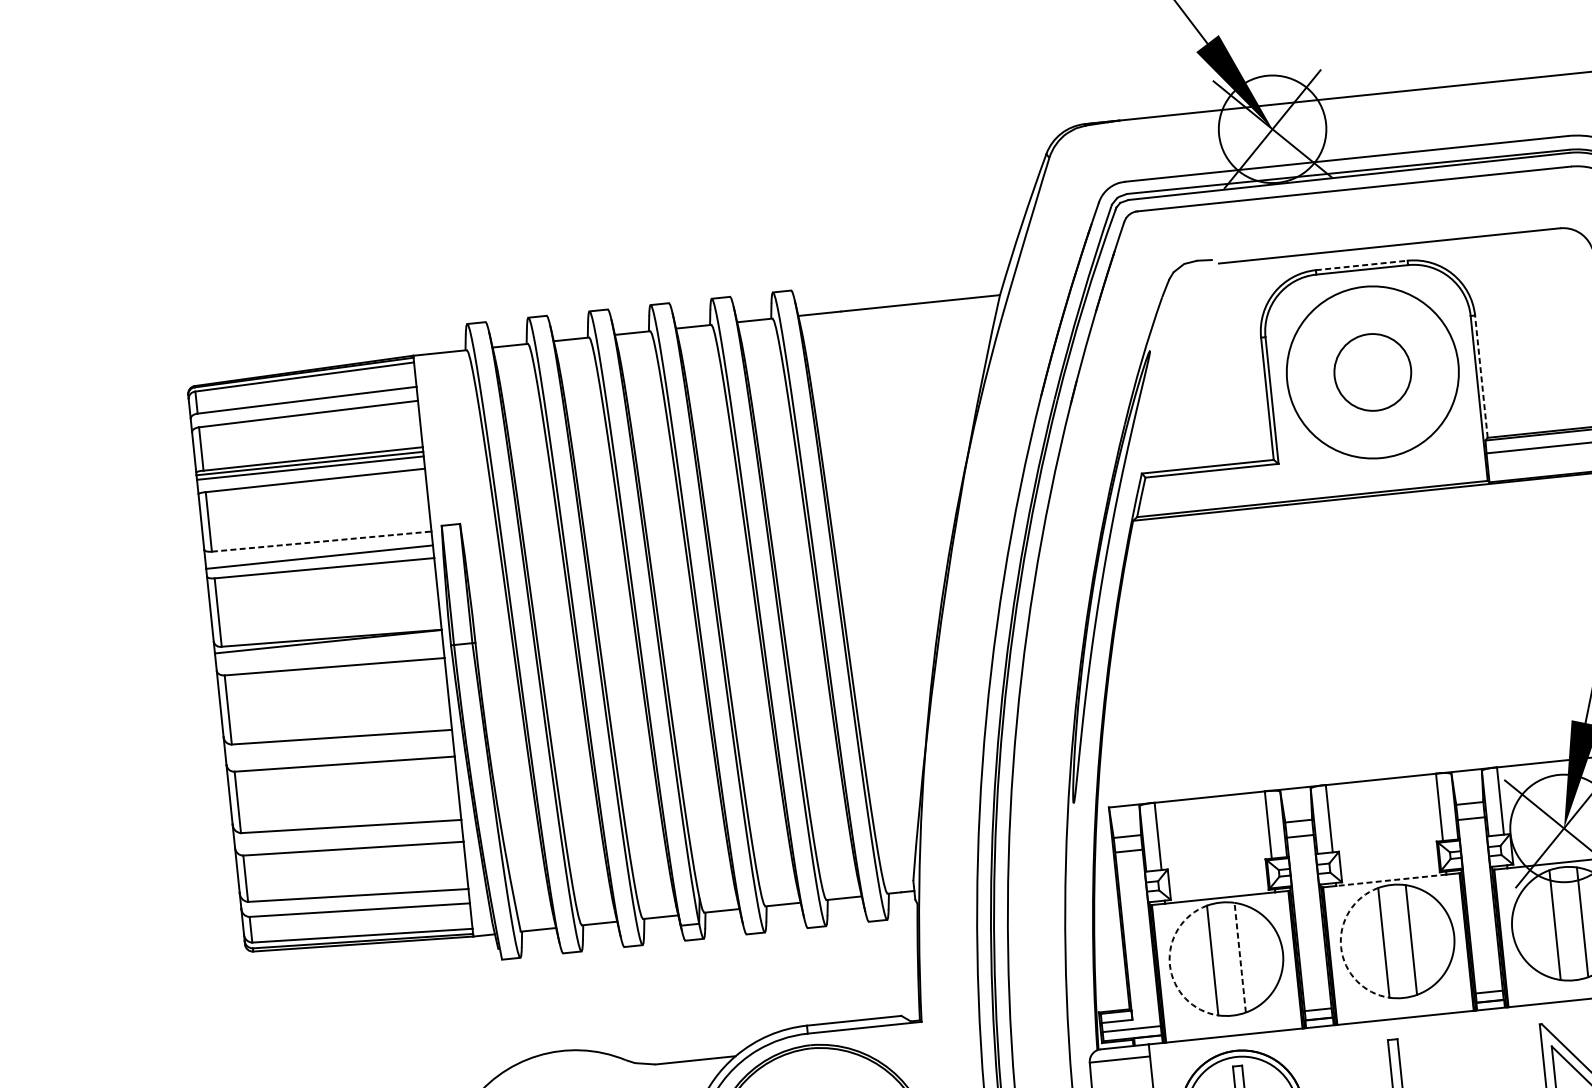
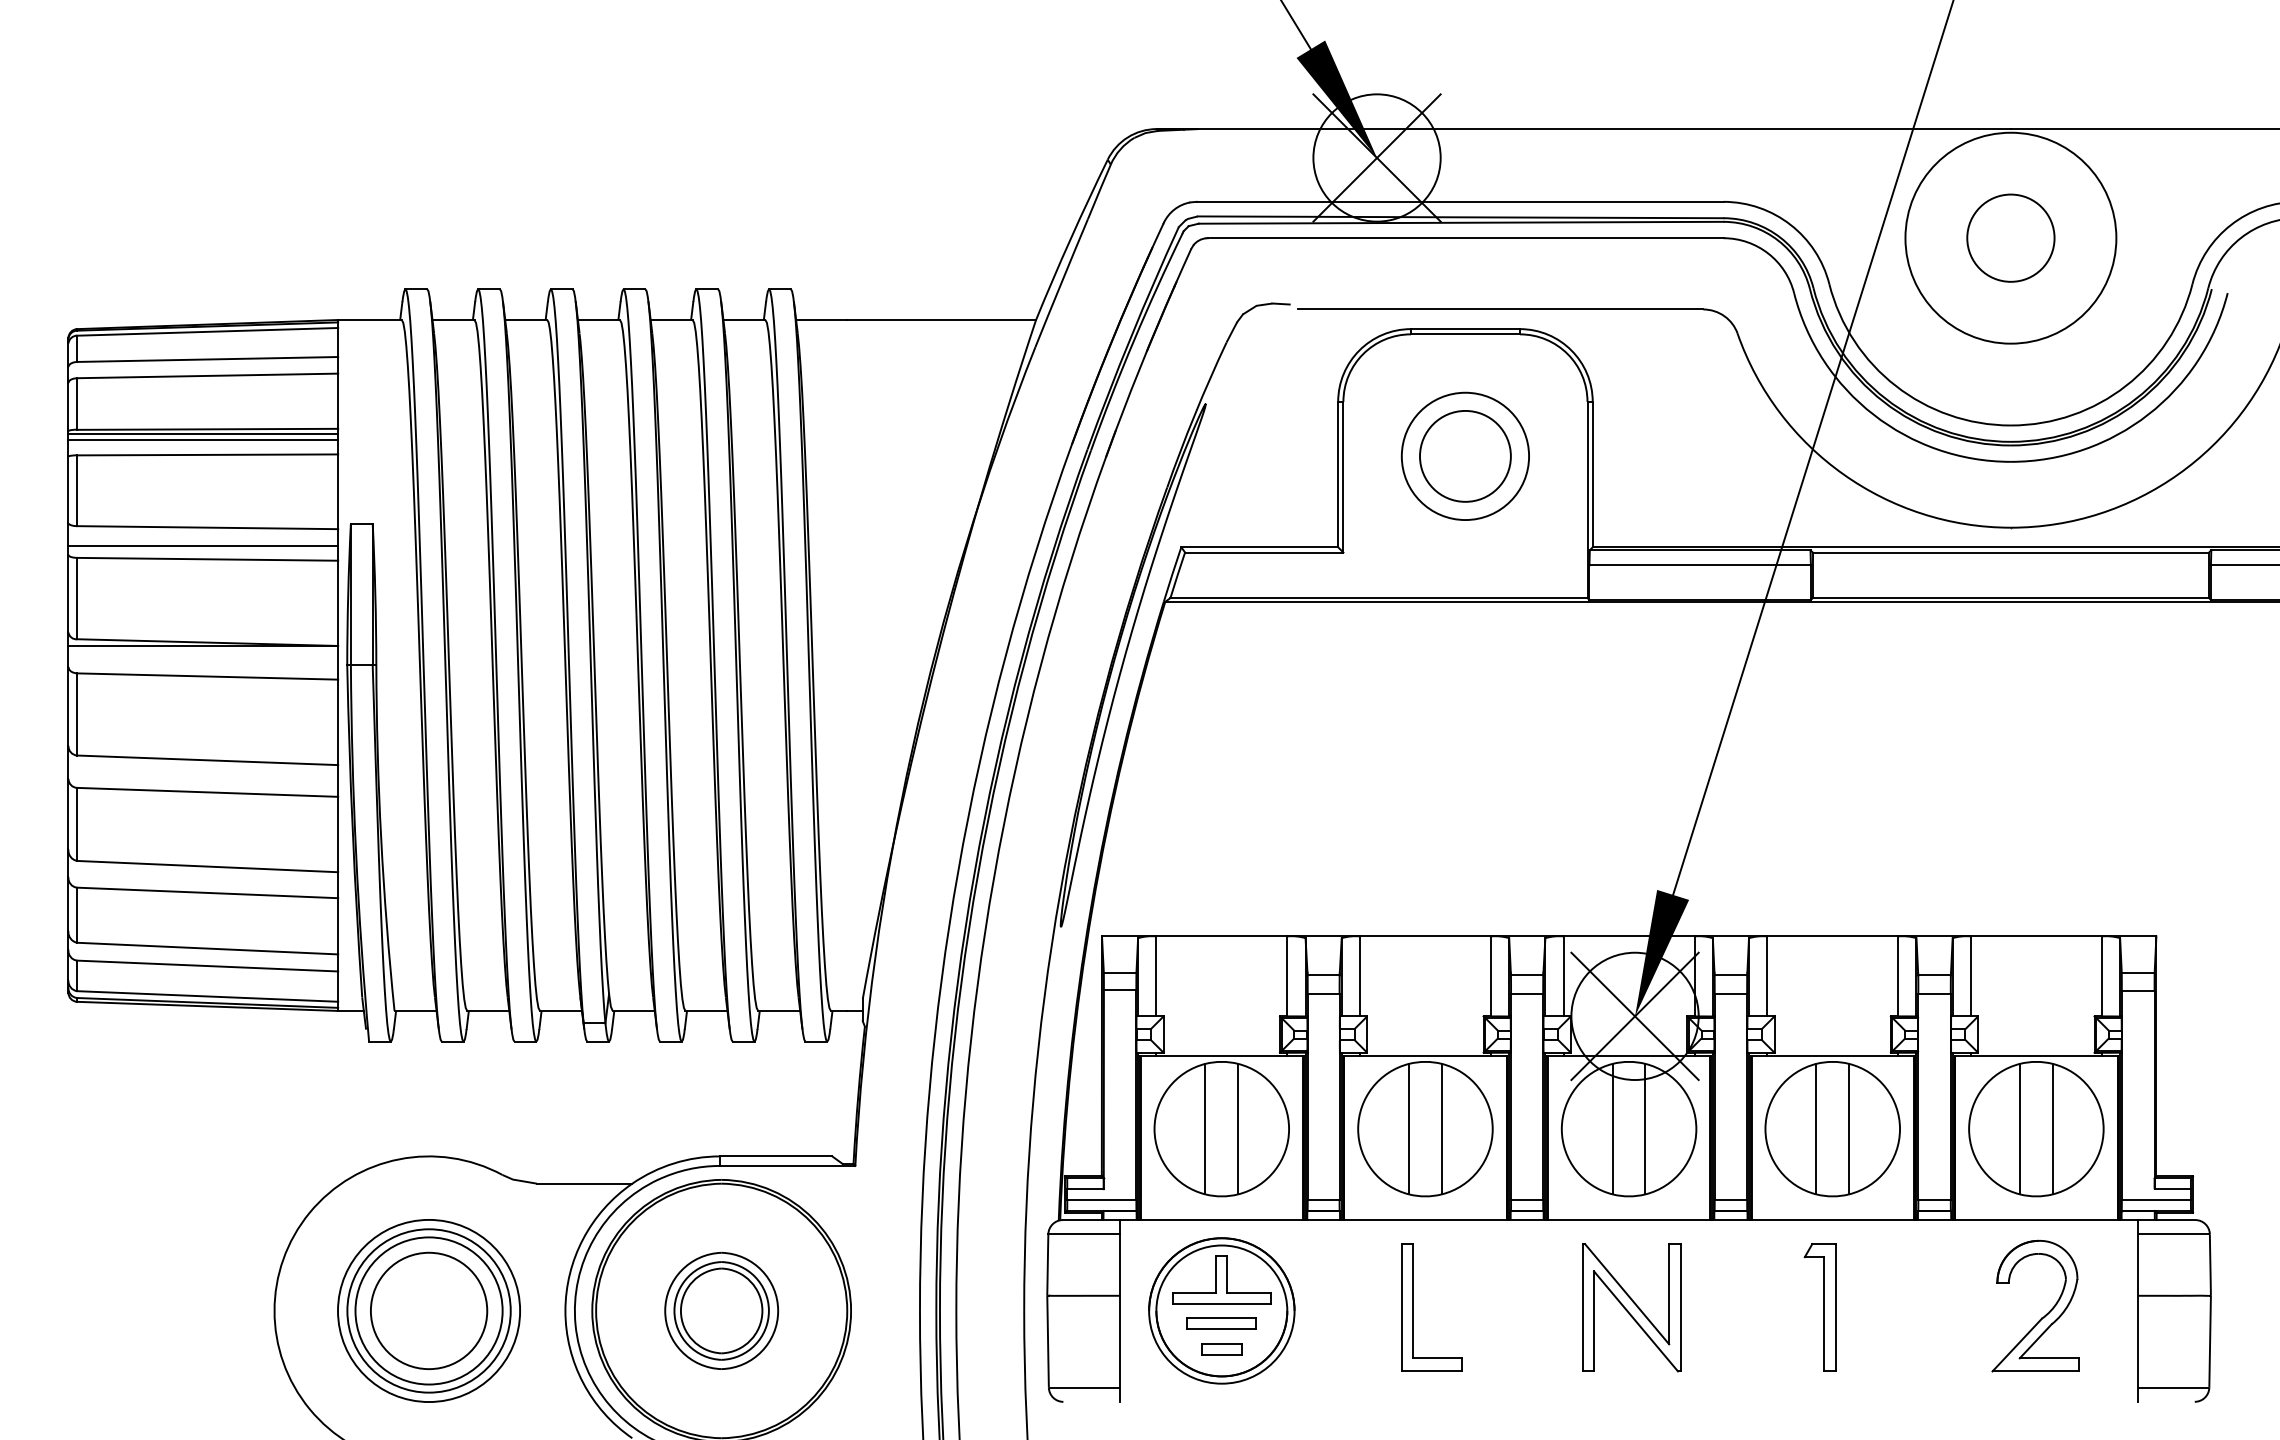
line: (1361, 265) -> (1465, 329), dashed -> solid
circle: (1372, 372) -> (1465, 456), size x0.62
line: (1481, 376) -> (1592, 474), dashed -> solid
line: (322, 541) -> (208, 527), dashed -> solid
line: (1390, 880) -> (1424, 1056), dashed -> solid
arc: (1341, 947) -> (1358, 1129), dashed -> solid
line: (1240, 957) -> (1238, 1128), dashed -> solid
arc: (1169, 965) -> (1154, 1129), dashed -> solid

